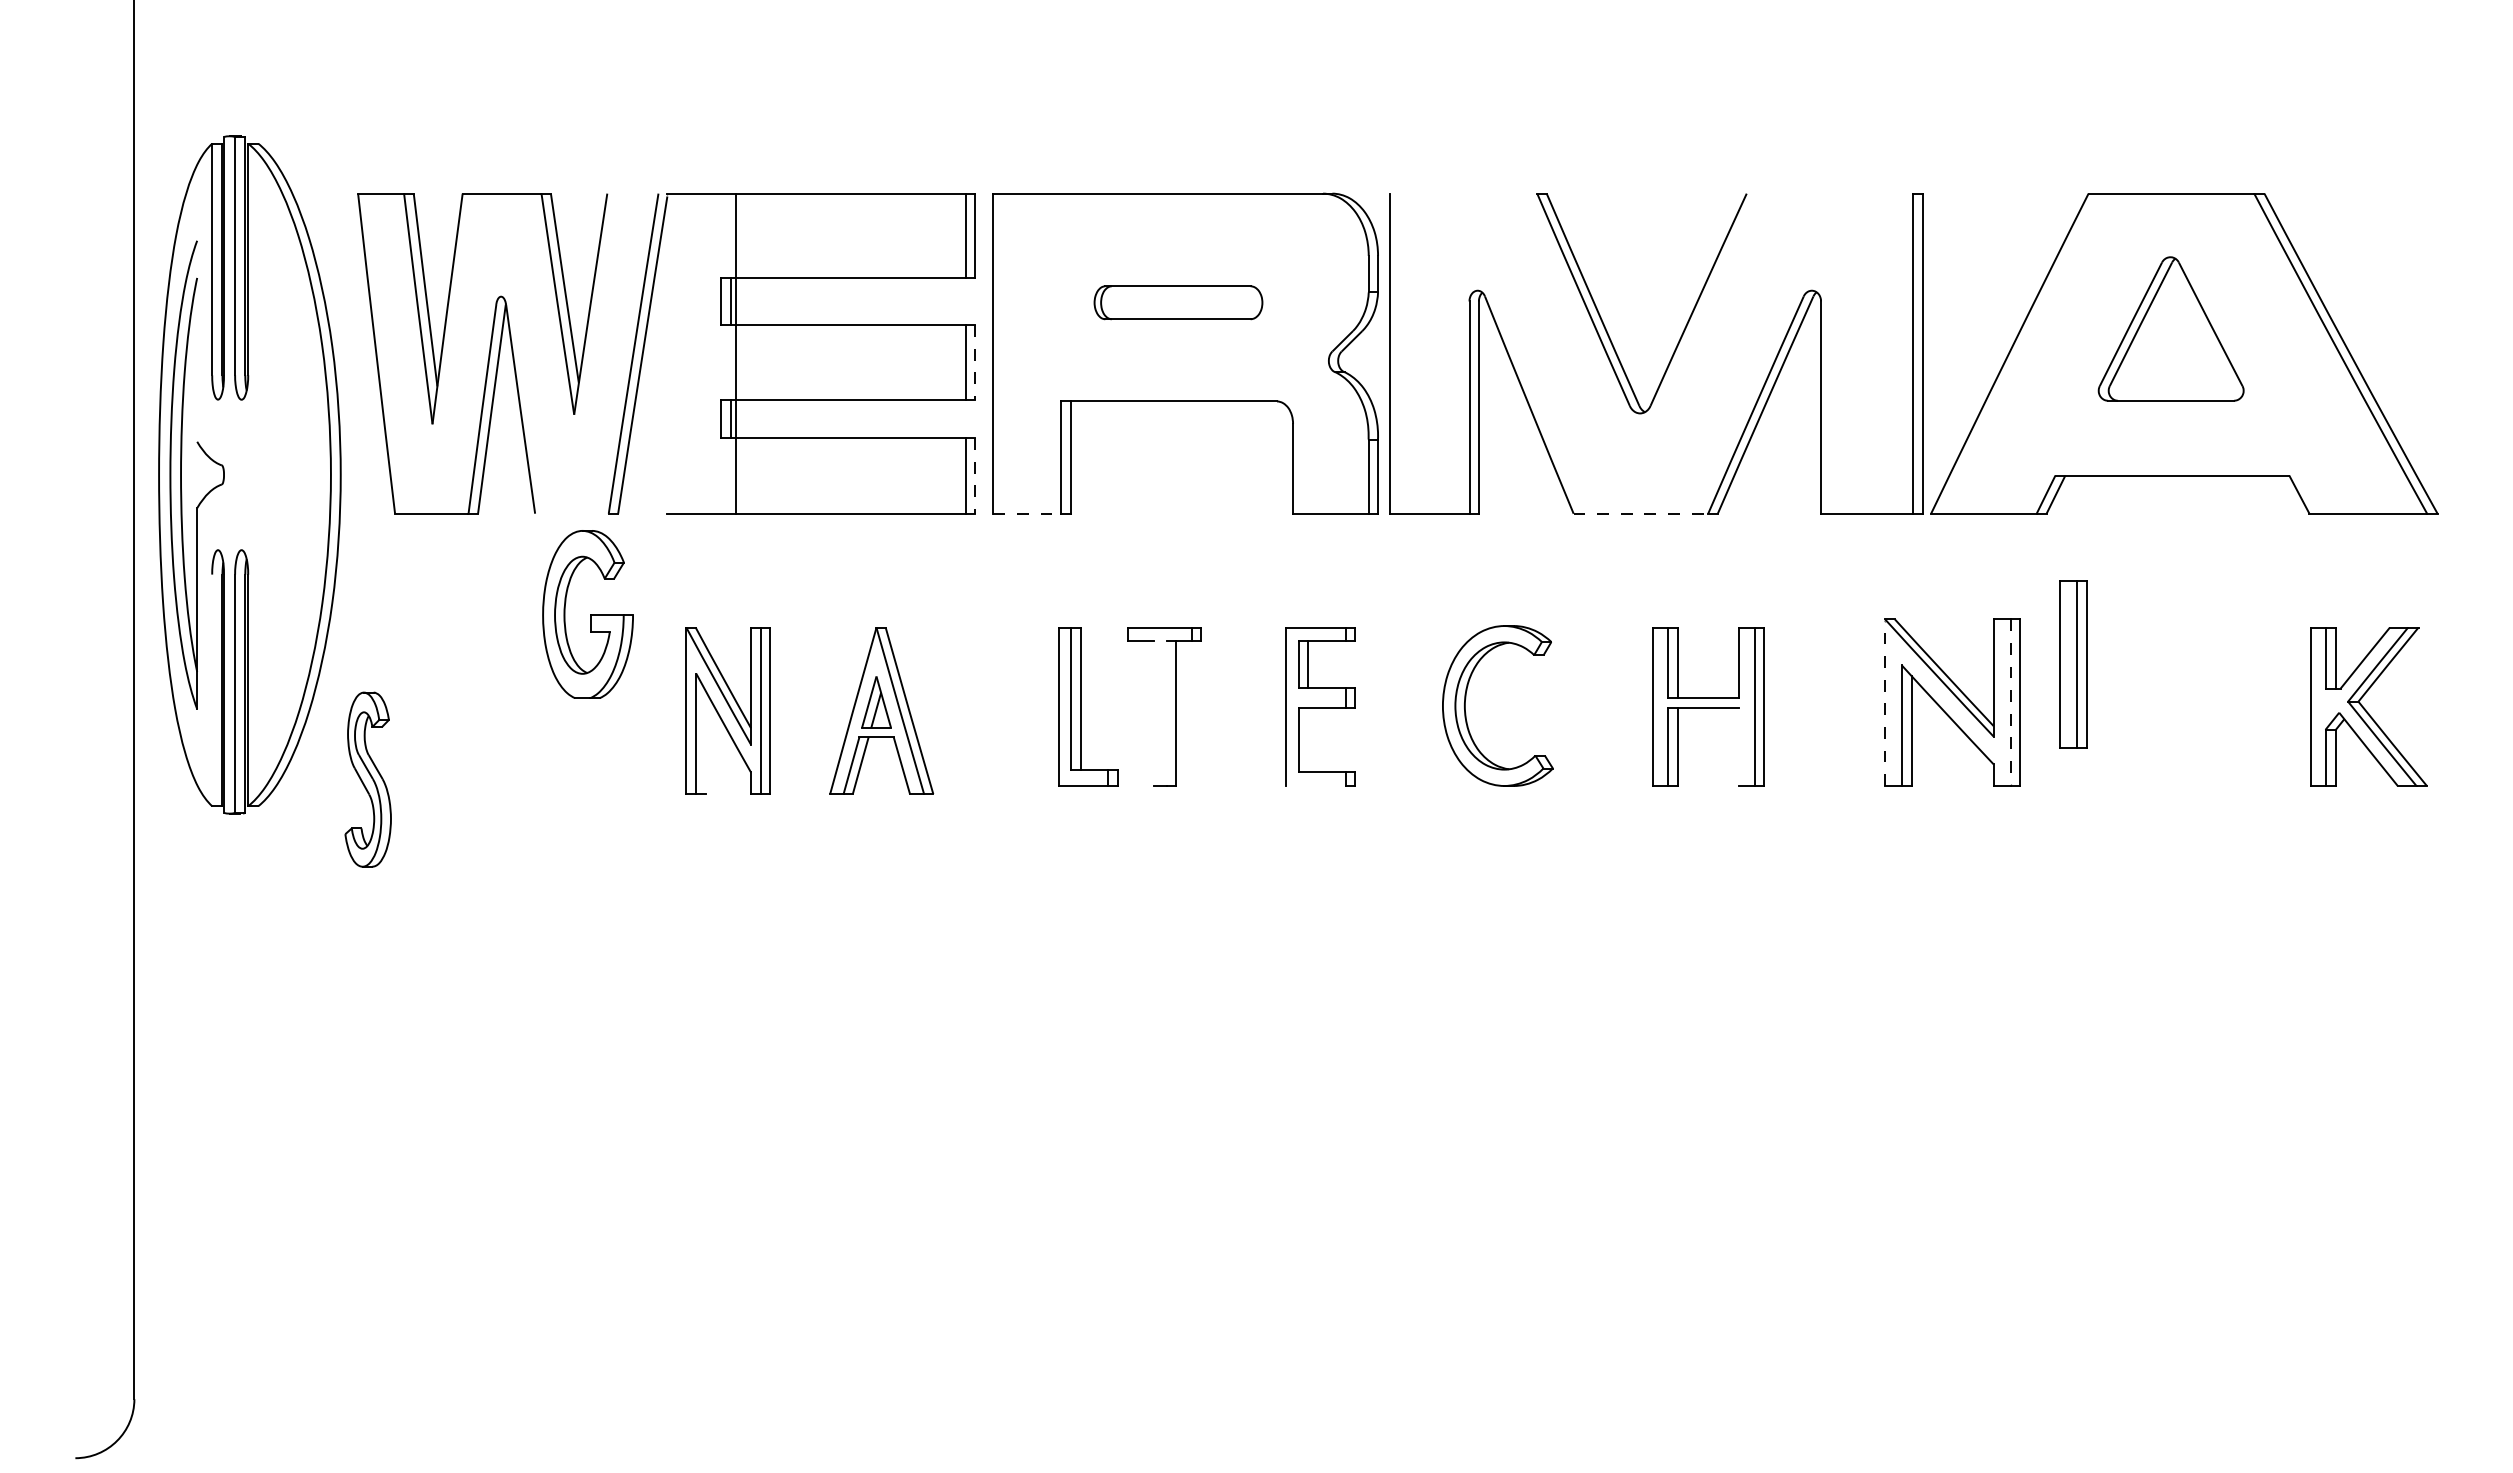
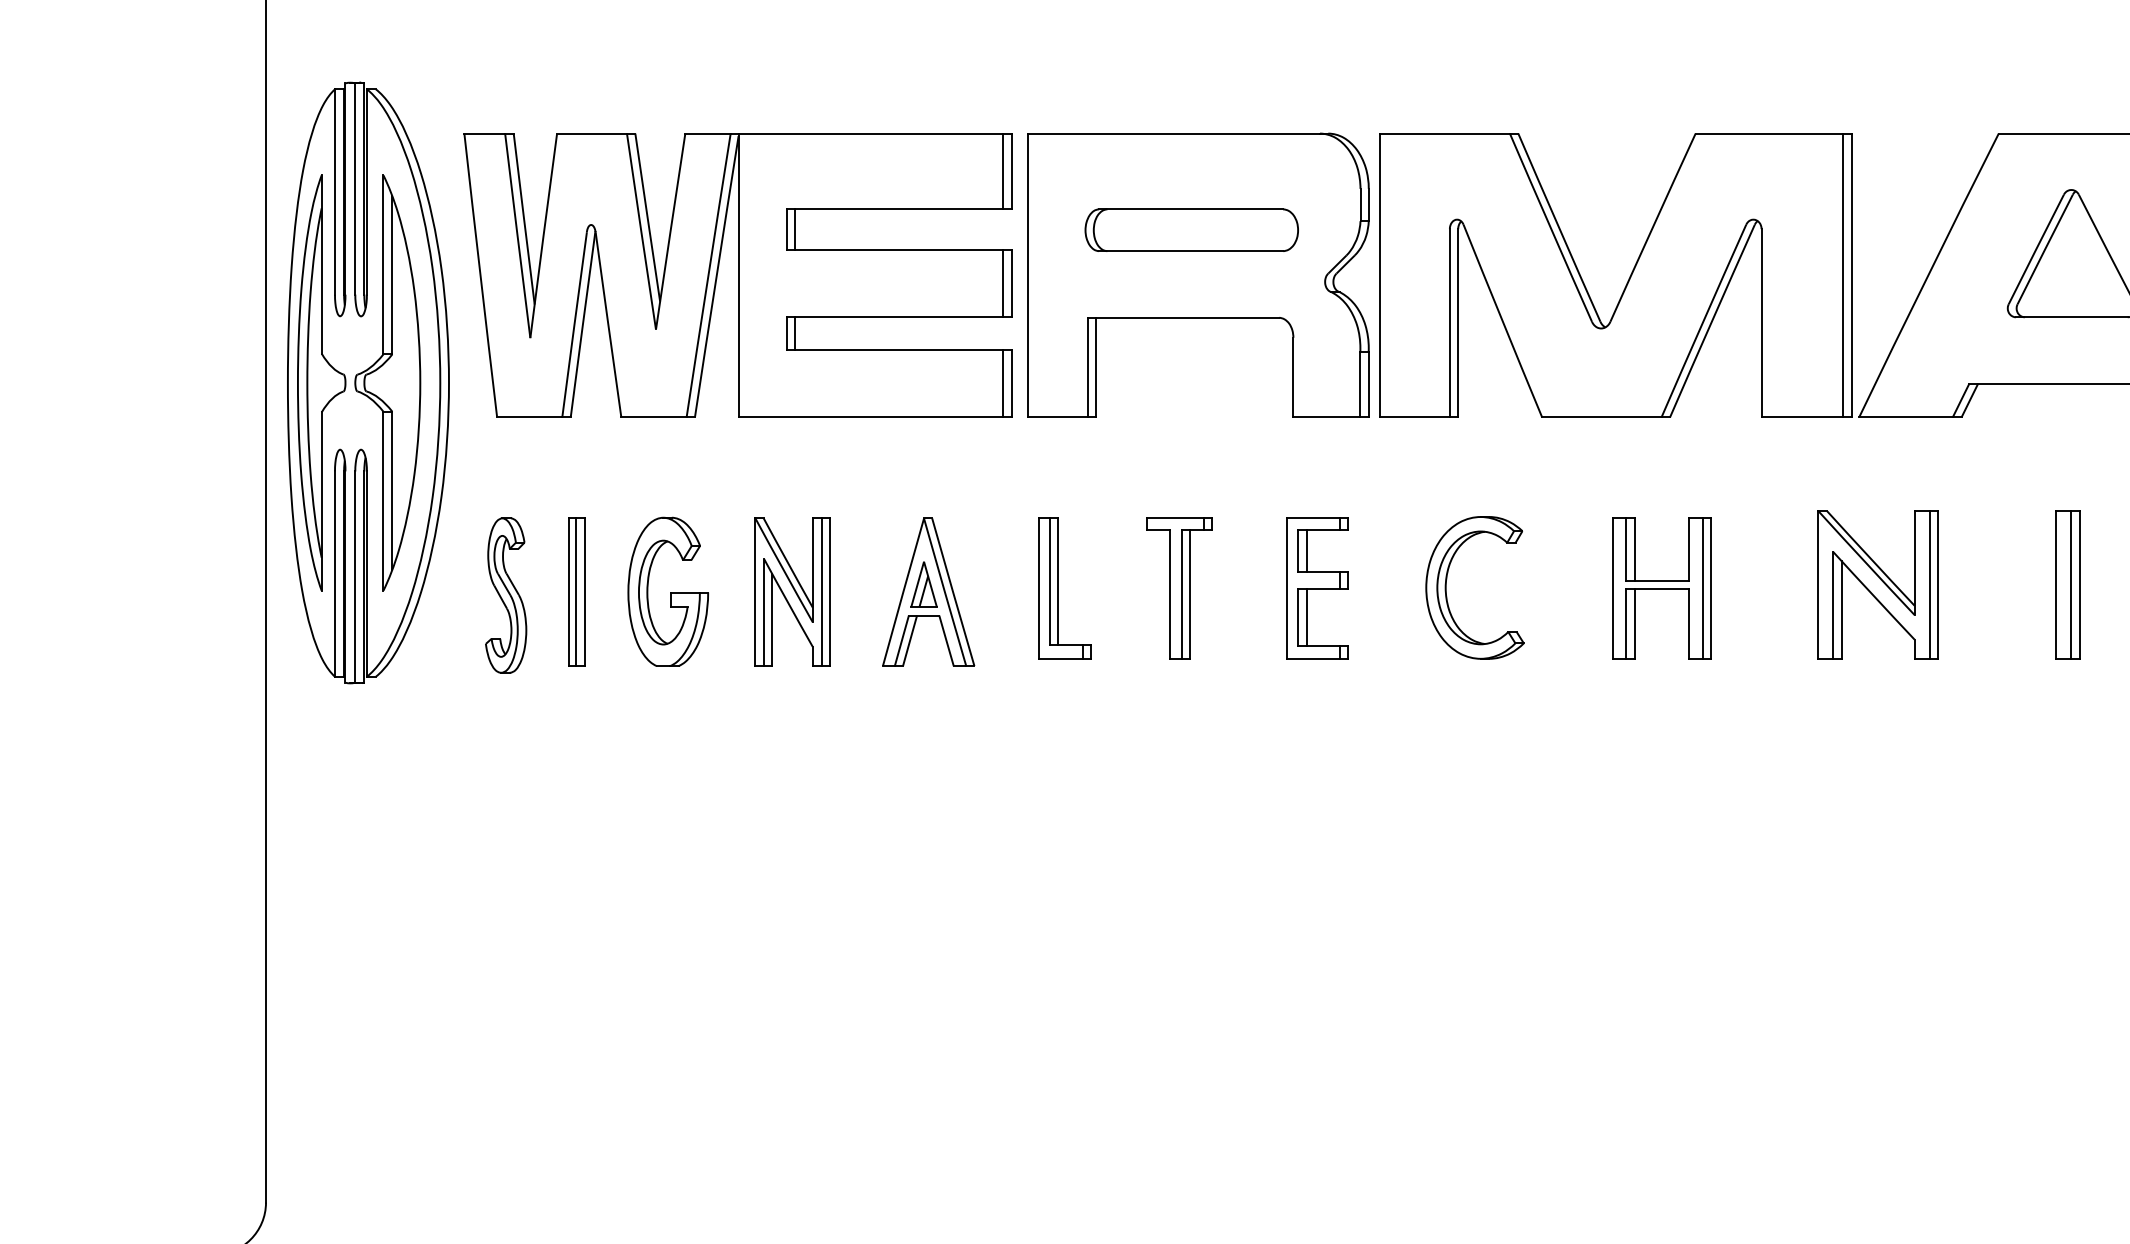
line: (632, 193) -> (707, 133), added
line: (1463, 193) -> (1444, 133), added
line: (1829, 193) -> (1769, 133), added
part: (1178, 302) -> (1191, 230), size x1.43
line: (197, 340) -> (321, 263), added
line: (736, 353) -> (738, 275), moved
line: (975, 362) -> (1011, 283), dashed -> solid
part: (271, 474) -> (387, 382), added
line: (975, 475) -> (1011, 383), dashed -> solid
line: (571, 513) -> (653, 417), added
line: (1027, 513) -> (1057, 417), dashed -> solid
line: (1641, 513) -> (1602, 417), dashed -> solid
part: (587, 614) -> (667, 591), moved
part: (2073, 664) -> (2067, 584), moved
line: (212, 690) -> (335, 574), added
line: (1885, 702) -> (1818, 584), dashed -> solid
line: (2010, 703) -> (1929, 585), dashed -> solid
part: (1081, 706) -> (1058, 588), moved
part: (484, 711) -> (576, 592), added
line: (1154, 713) -> (1170, 594), added
line: (1167, 713) -> (1182, 594), added
line: (1308, 739) -> (1307, 617), added
line: (705, 742) -> (772, 620), added
line: (1738, 746) -> (1688, 623), added
part: (367, 779) -> (505, 595), moved
line: (1315, 786) -> (1313, 659), added

